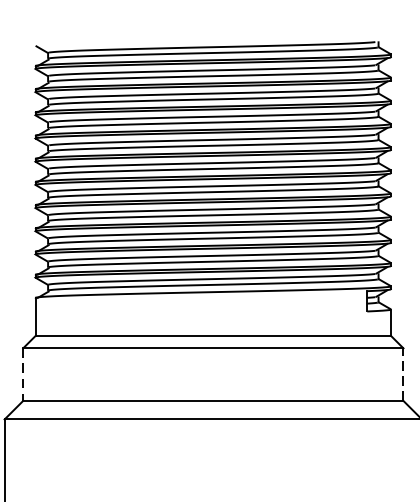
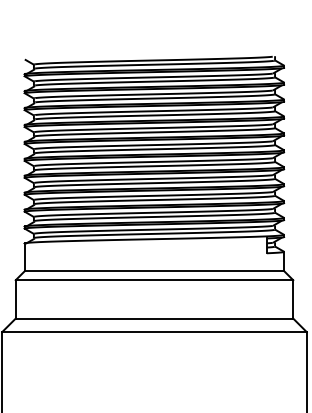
line: (403, 373) -> (293, 298), dashed -> solid
line: (22, 374) -> (15, 299), dashed -> solid

